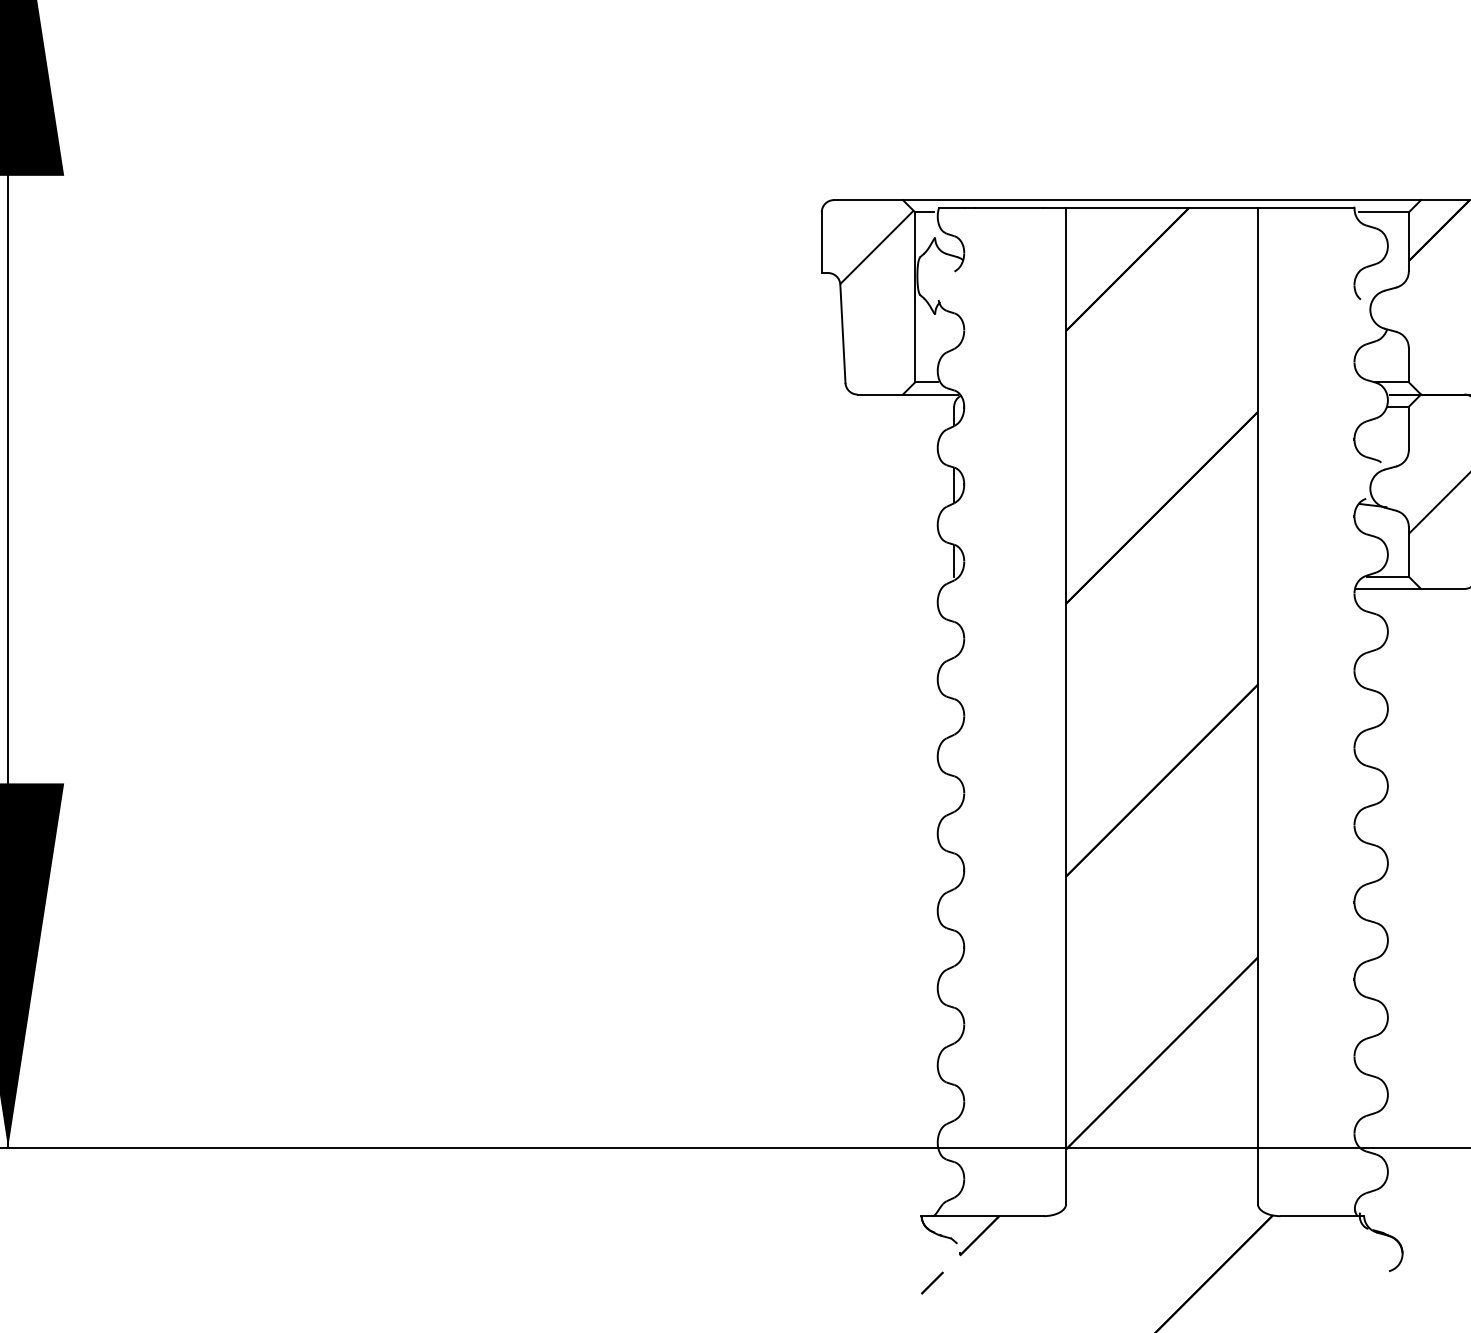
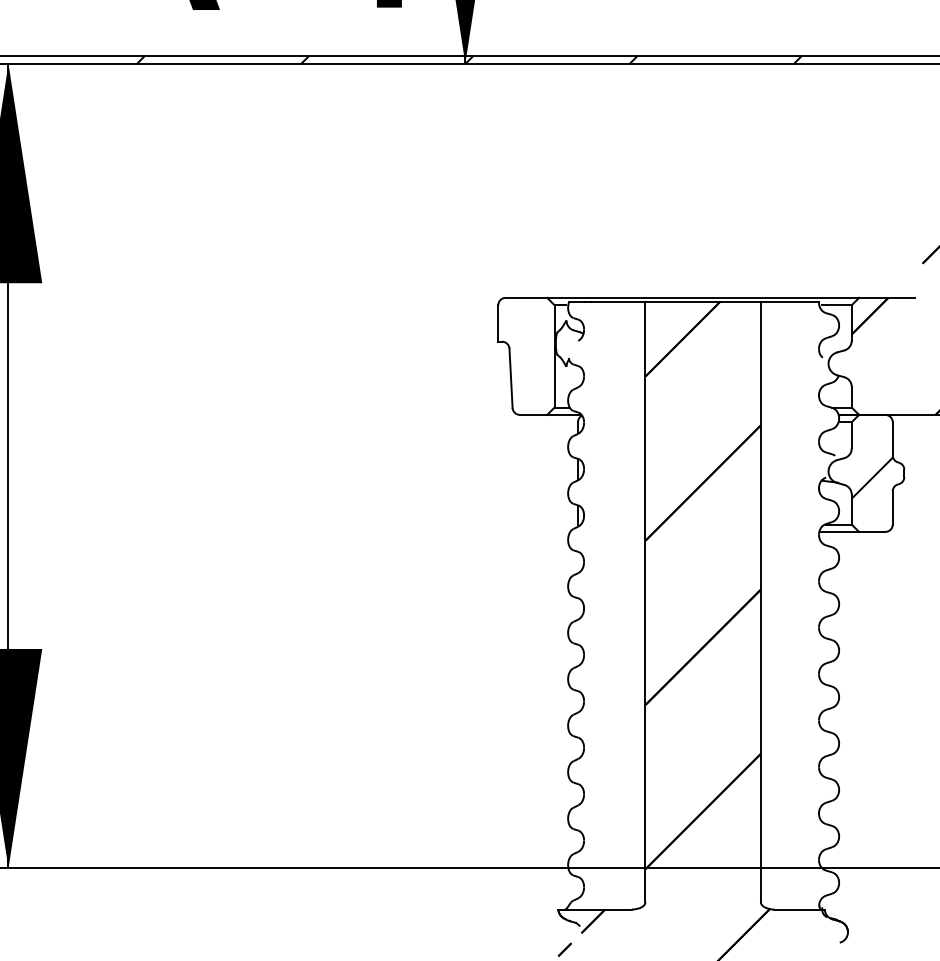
hatch: (876, 247) -> (531, 326), removed

